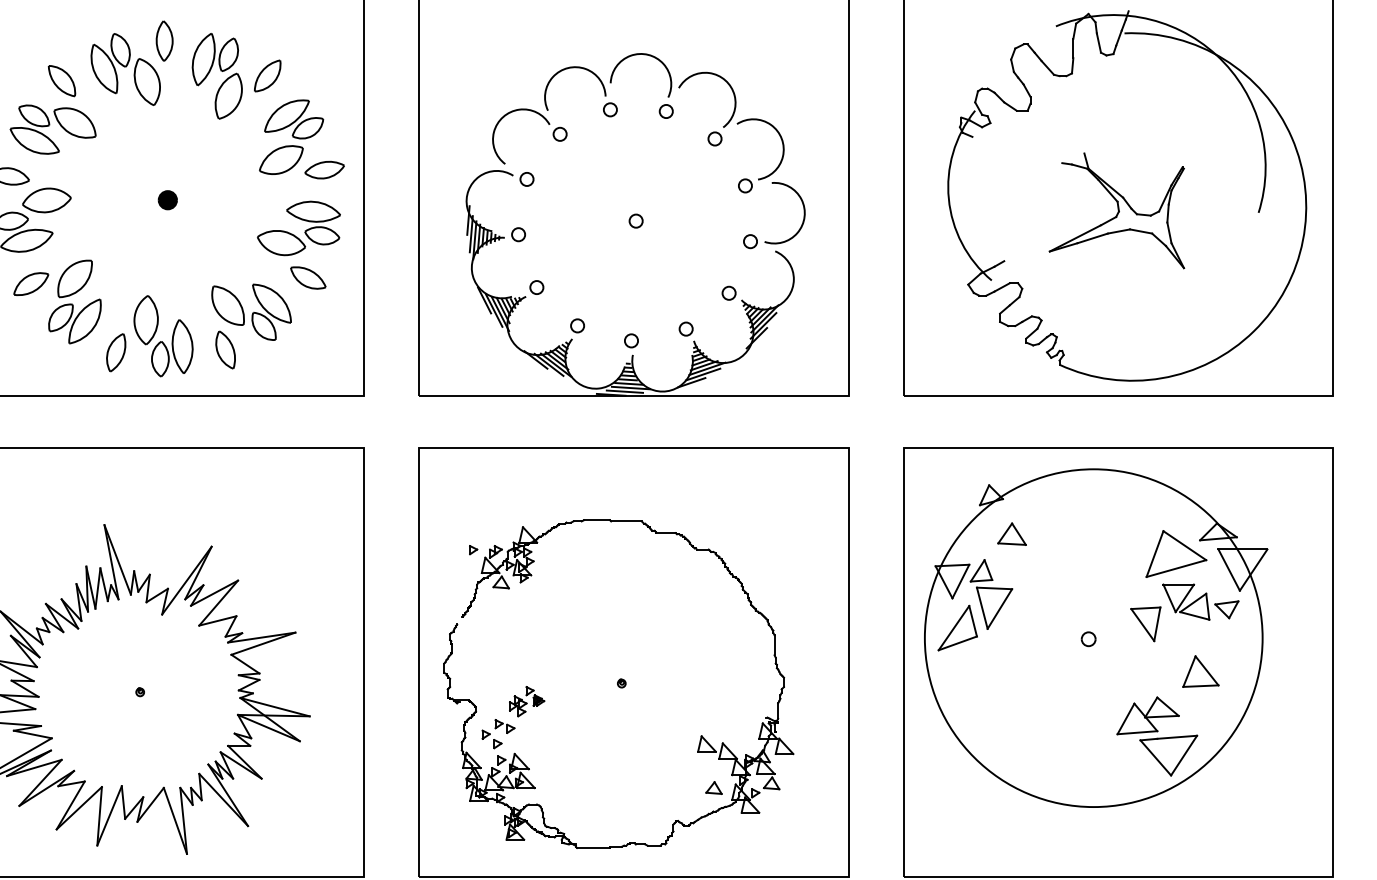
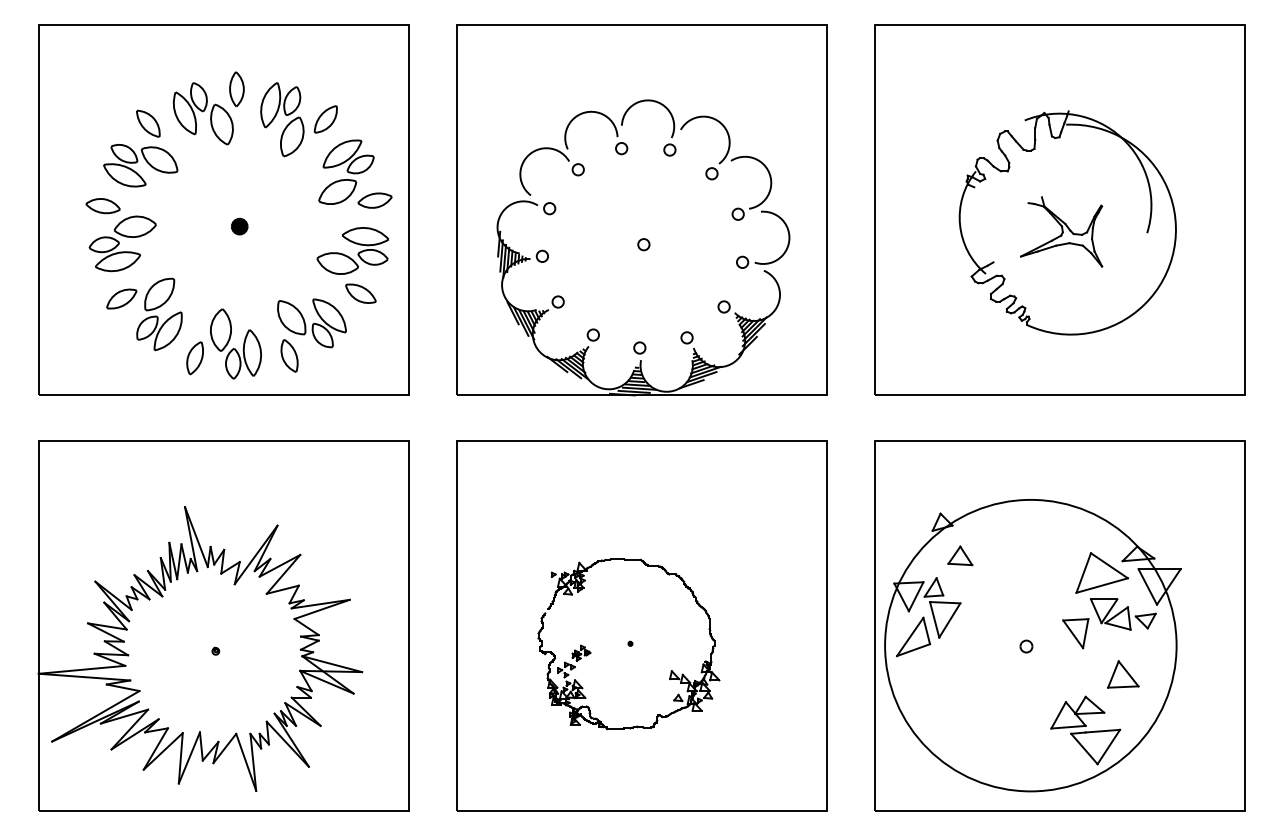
part: (1126, 195) -> (1067, 222), size x0.7
part: (1095, 638) -> (1032, 645), moved
part: (618, 683) -> (628, 643), size x0.6

